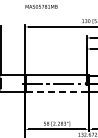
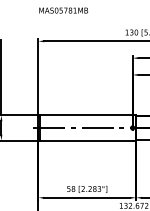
line: (56, 92) -> (86, 141), dashed -> solid

